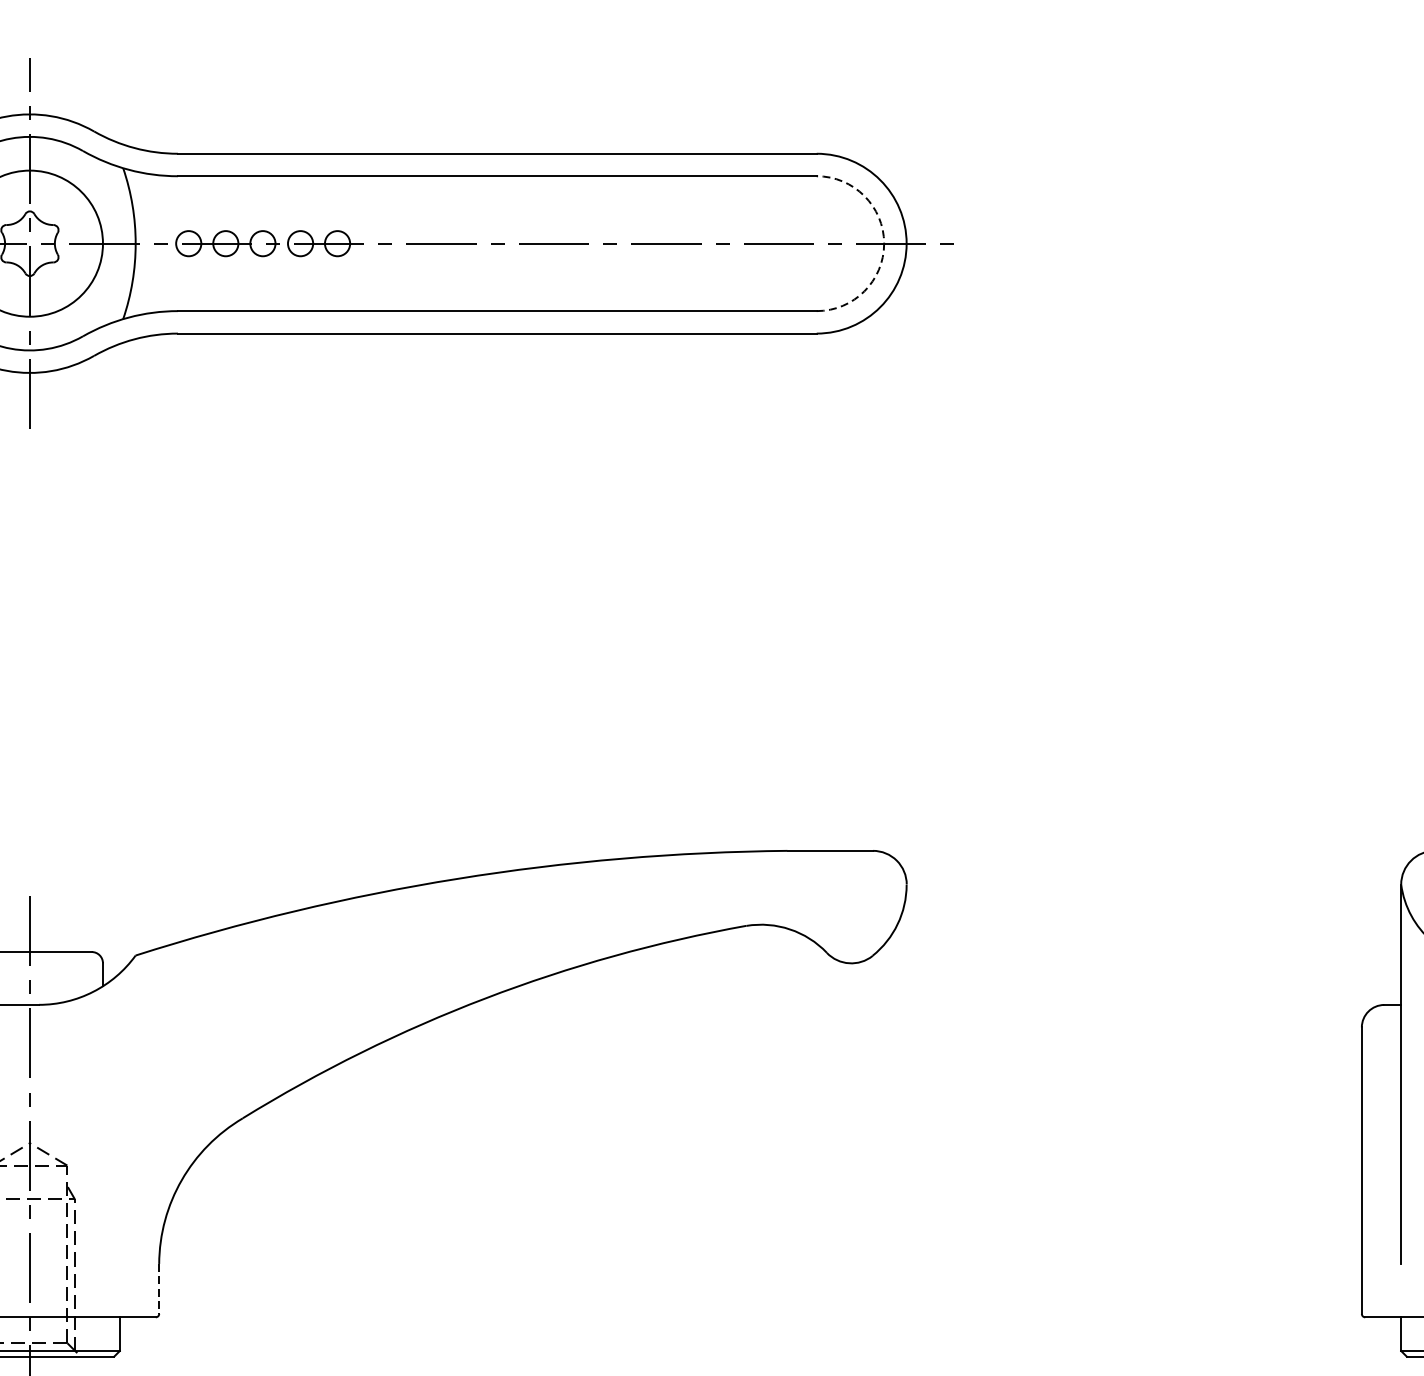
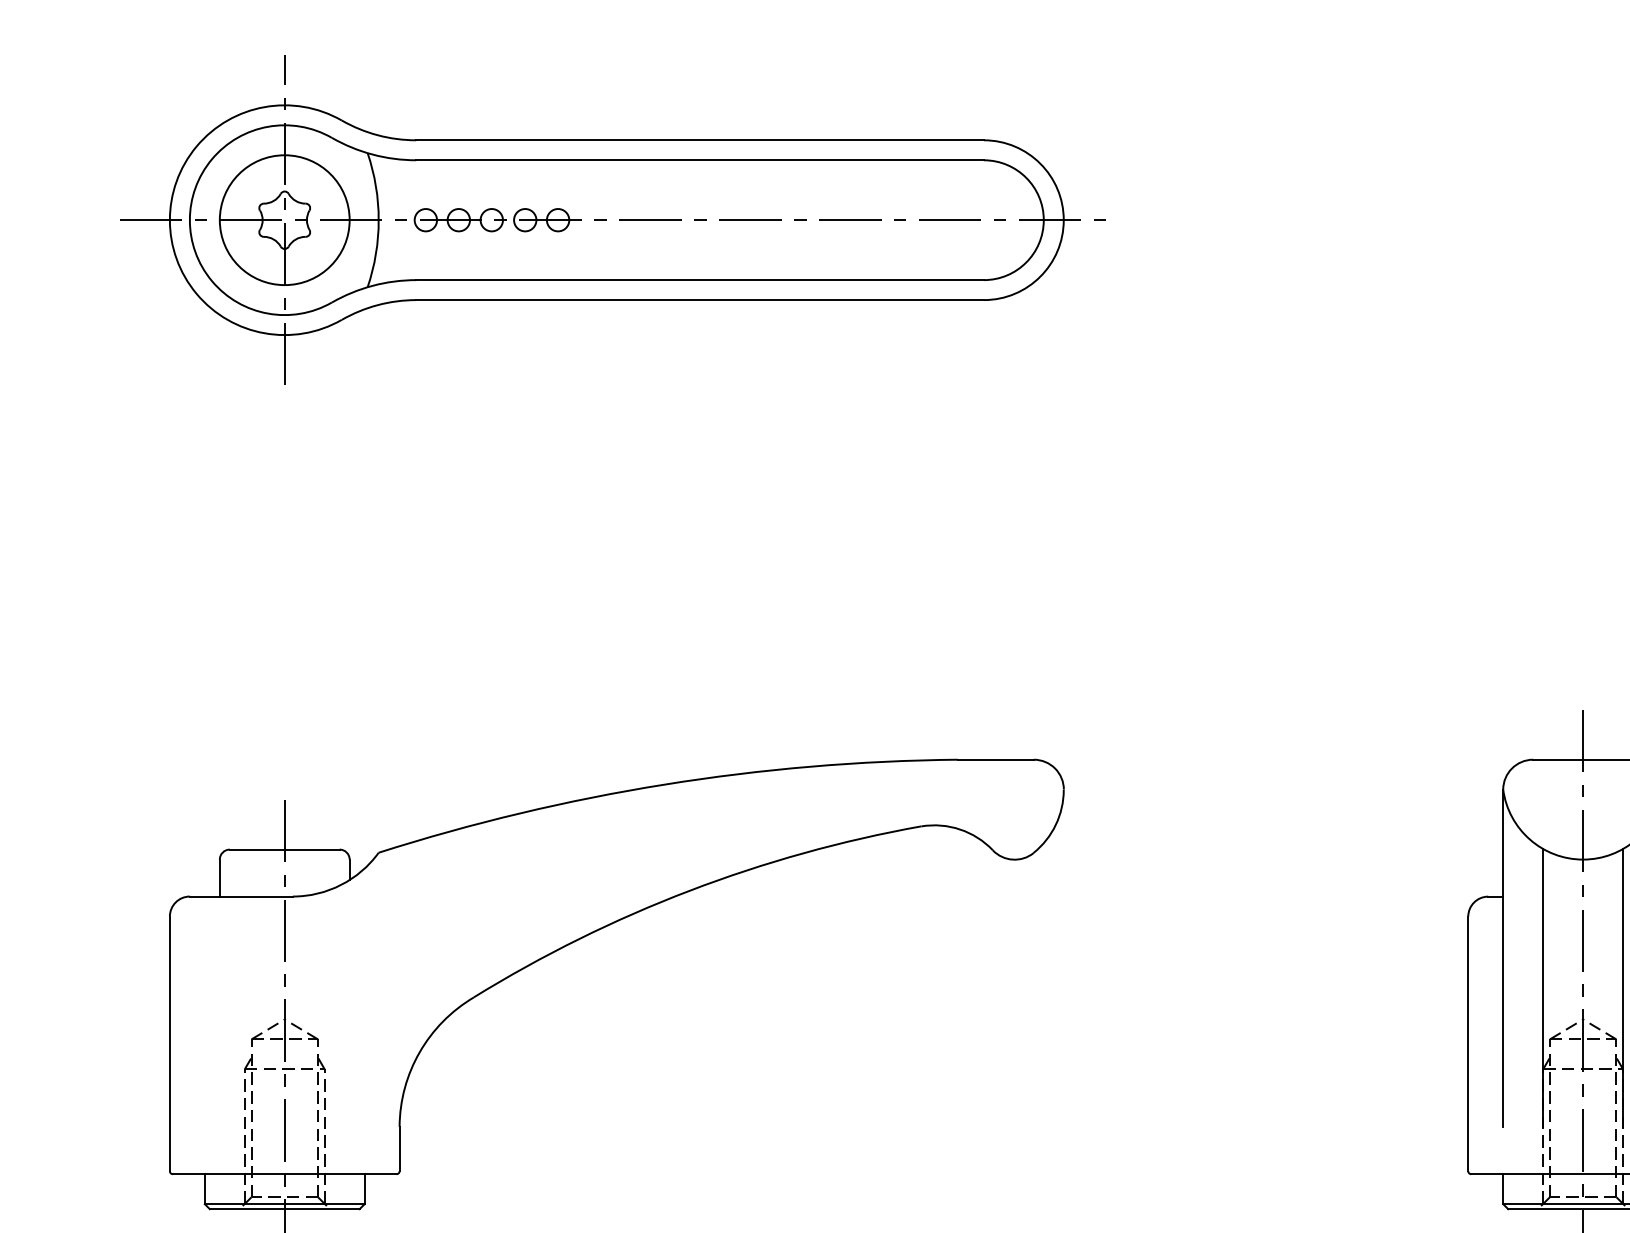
arc: (883, 244) -> (1043, 220), dashed -> solid
line: (159, 1289) -> (399, 1149), dashed -> solid

